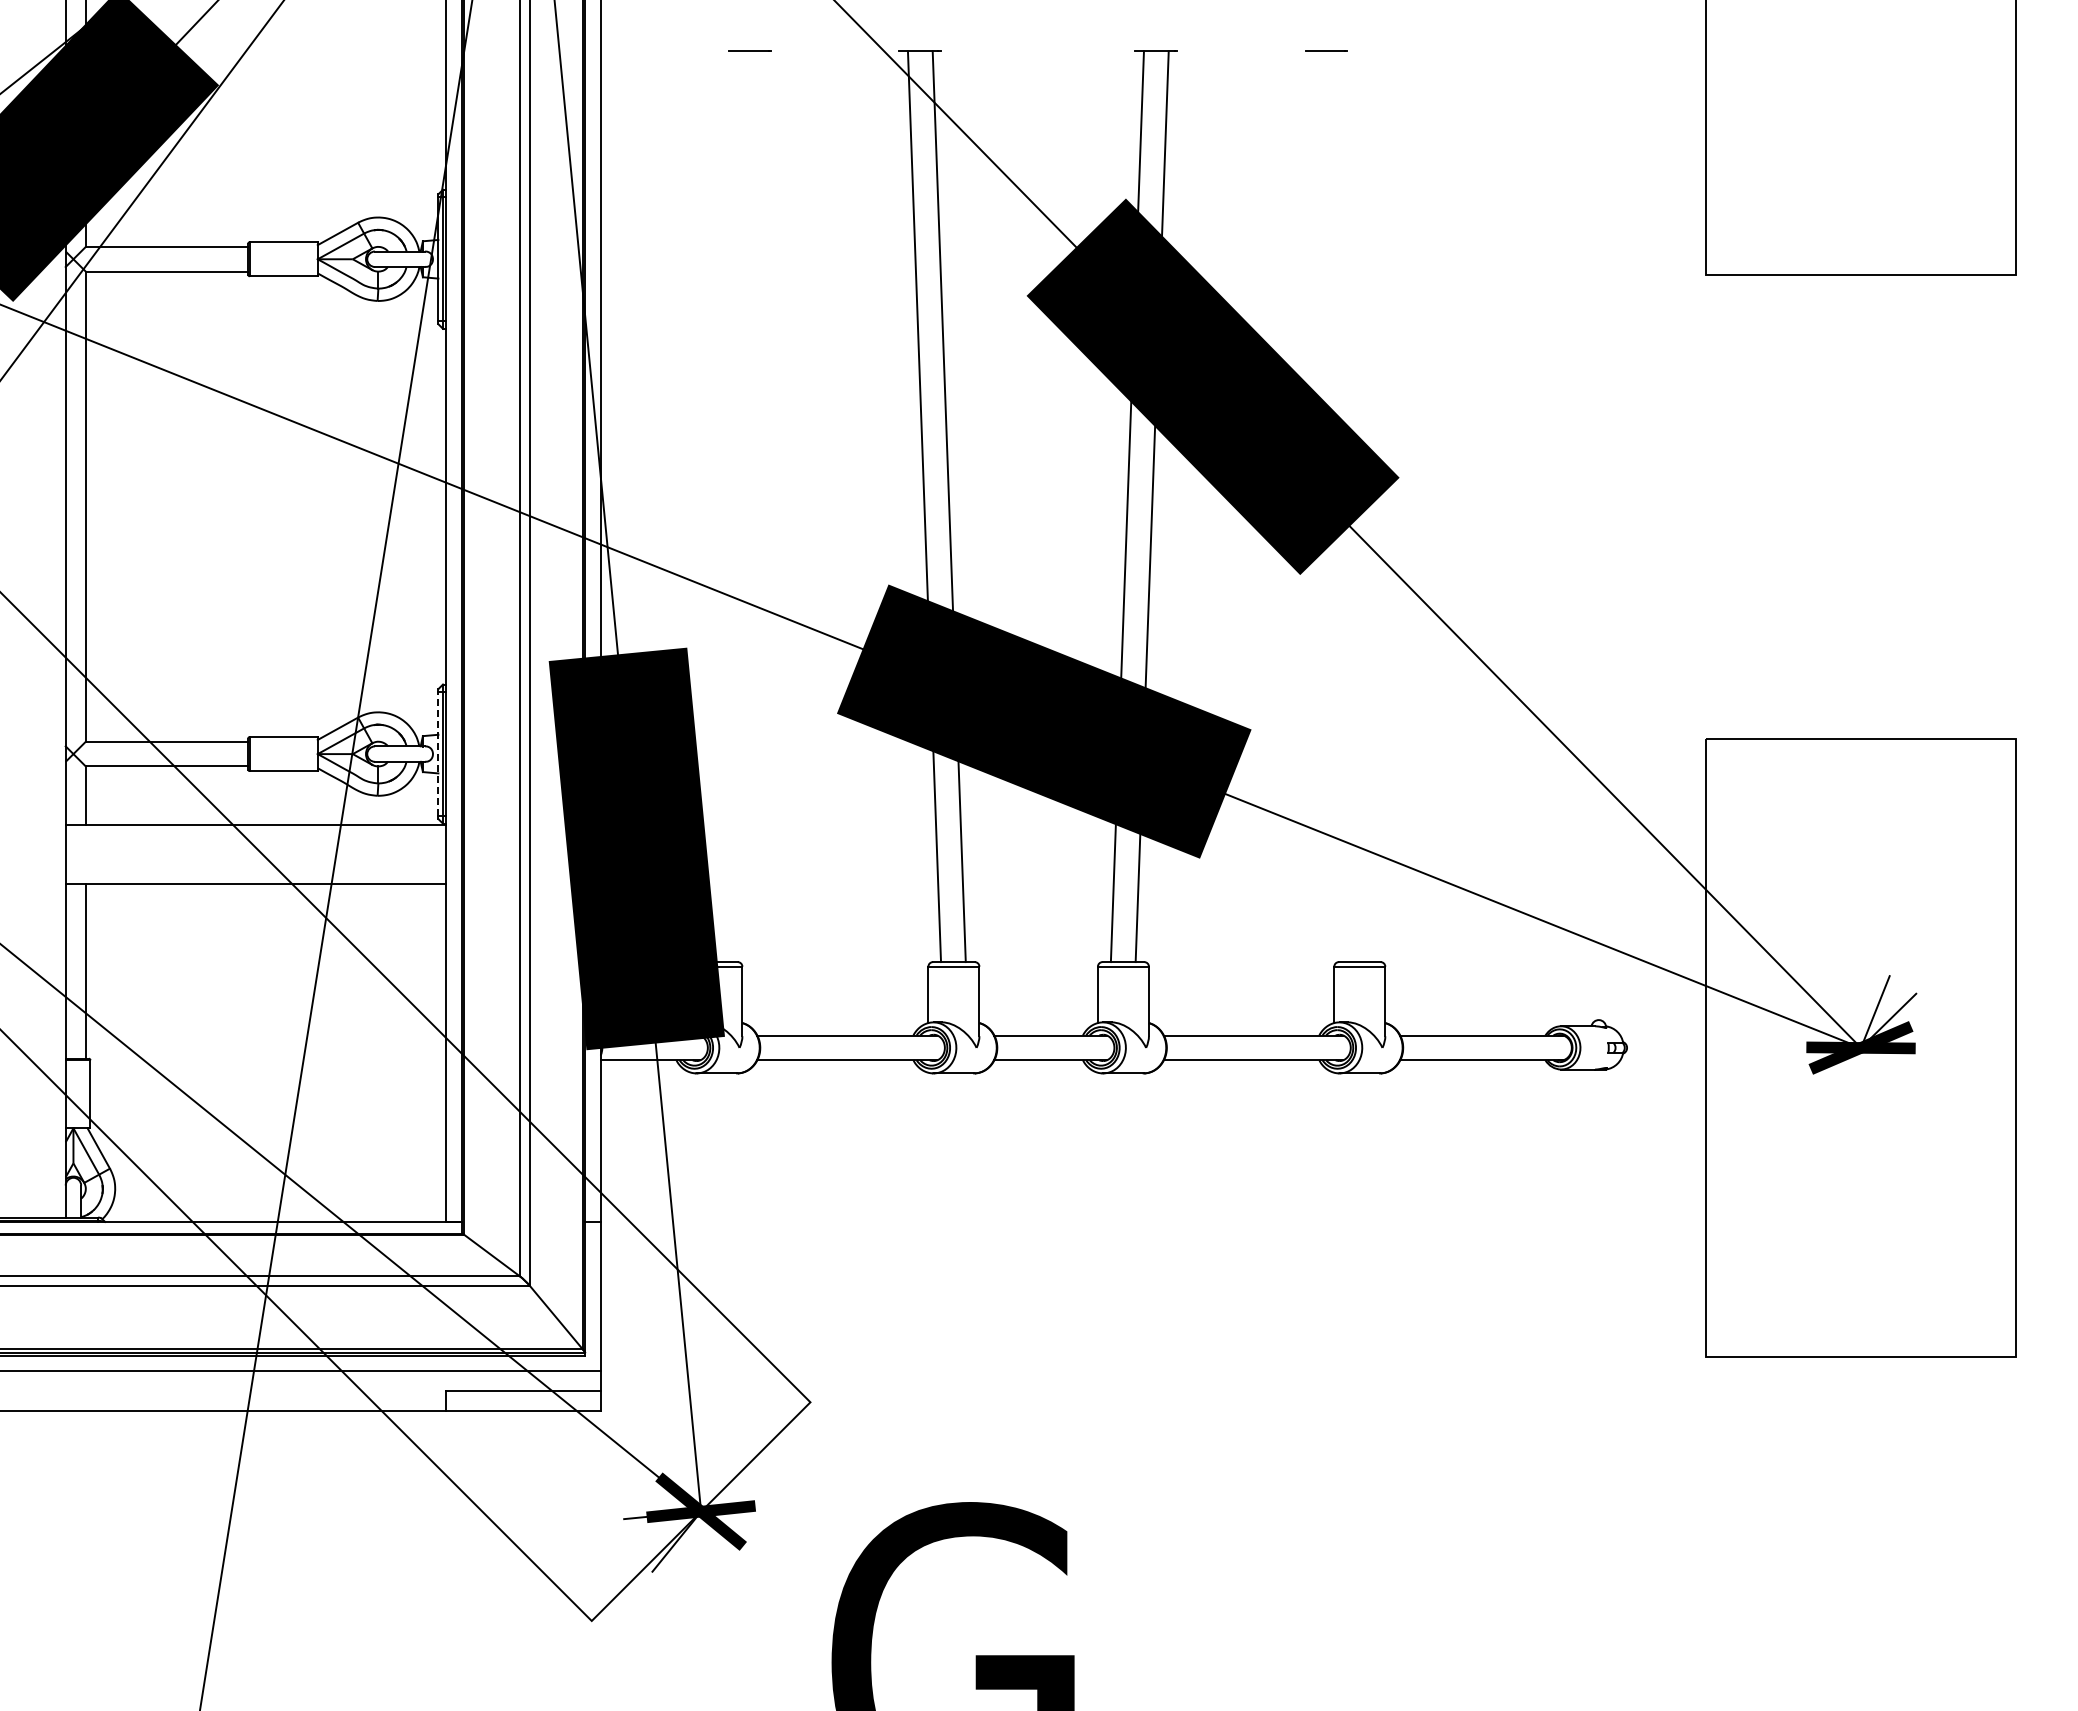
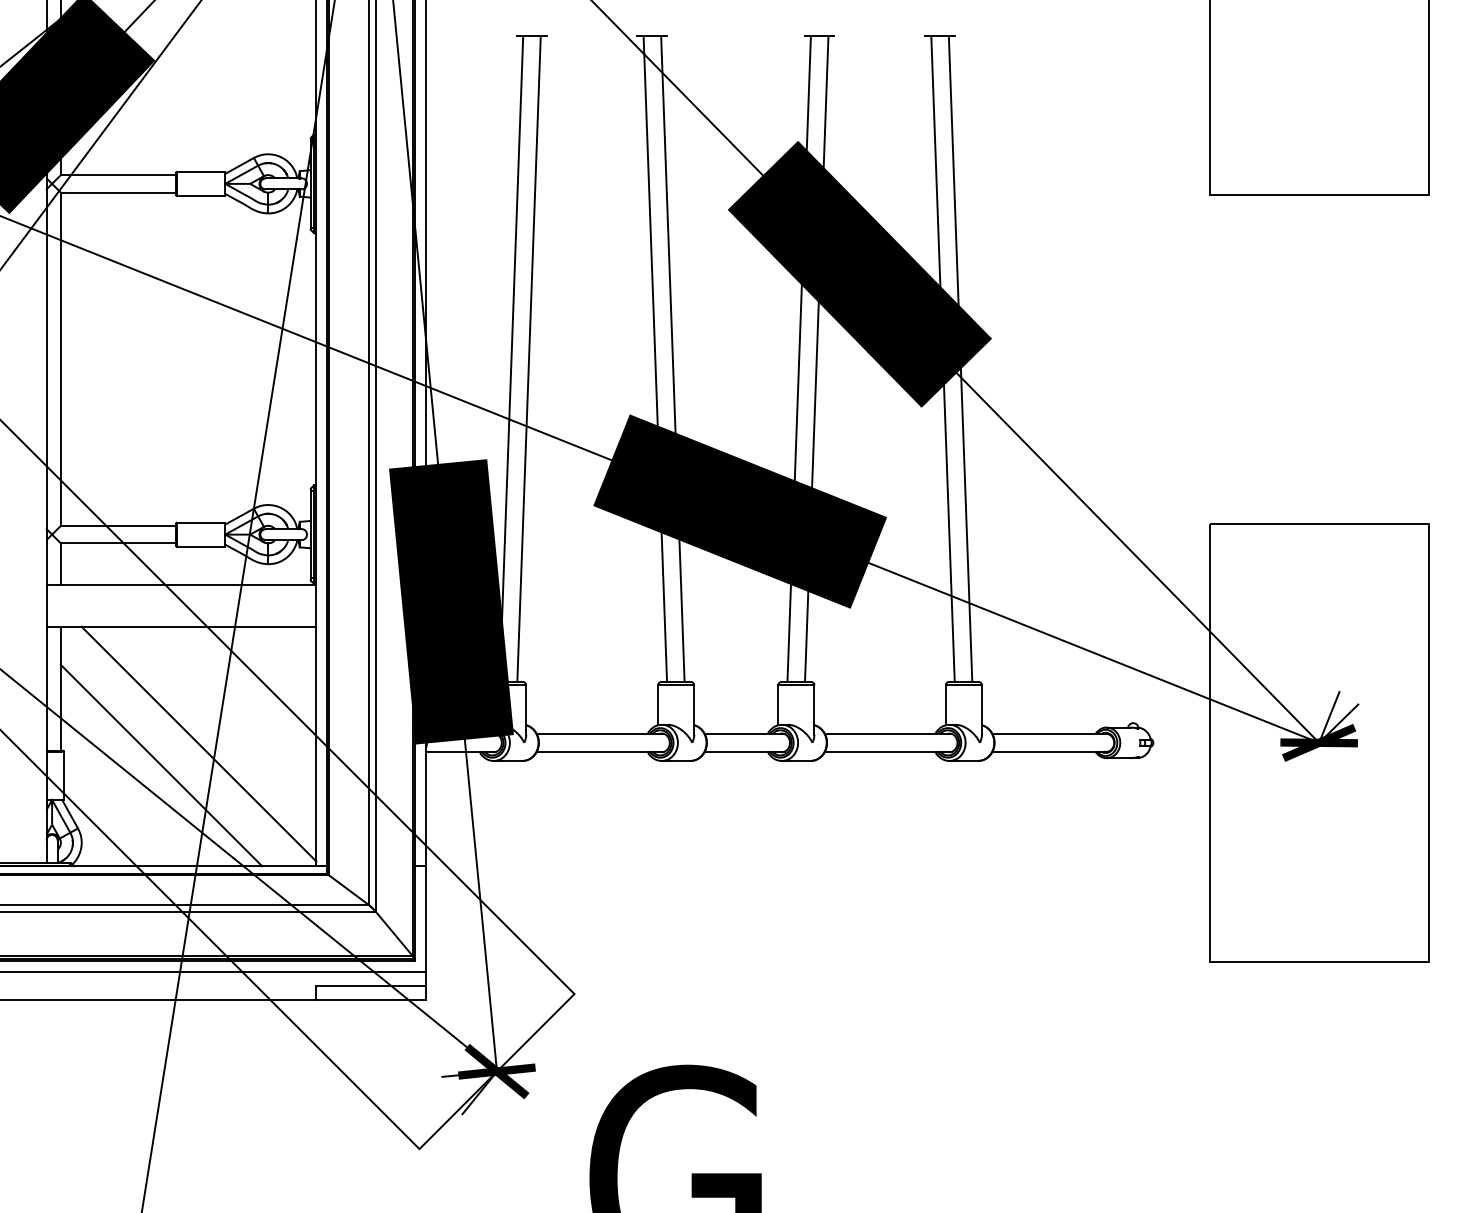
line: (721, 506) -> (511, 359), added
line: (745, 506) -> (528, 359), added
line: (1329, 506) -> (942, 359), added
line: (1354, 506) -> (960, 359), added
line: (438, 754) -> (310, 534), dashed -> solid
line: (280, 1049) -> (198, 744), added
line: (227, 1079) -> (161, 765), added

